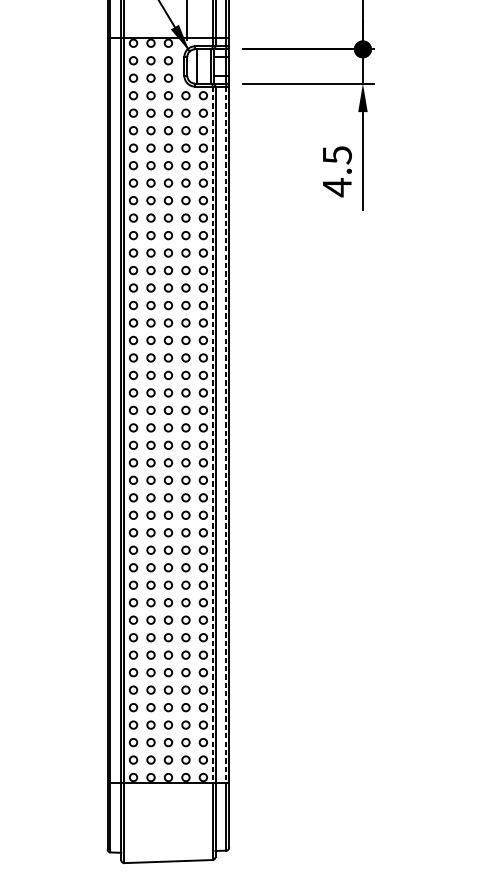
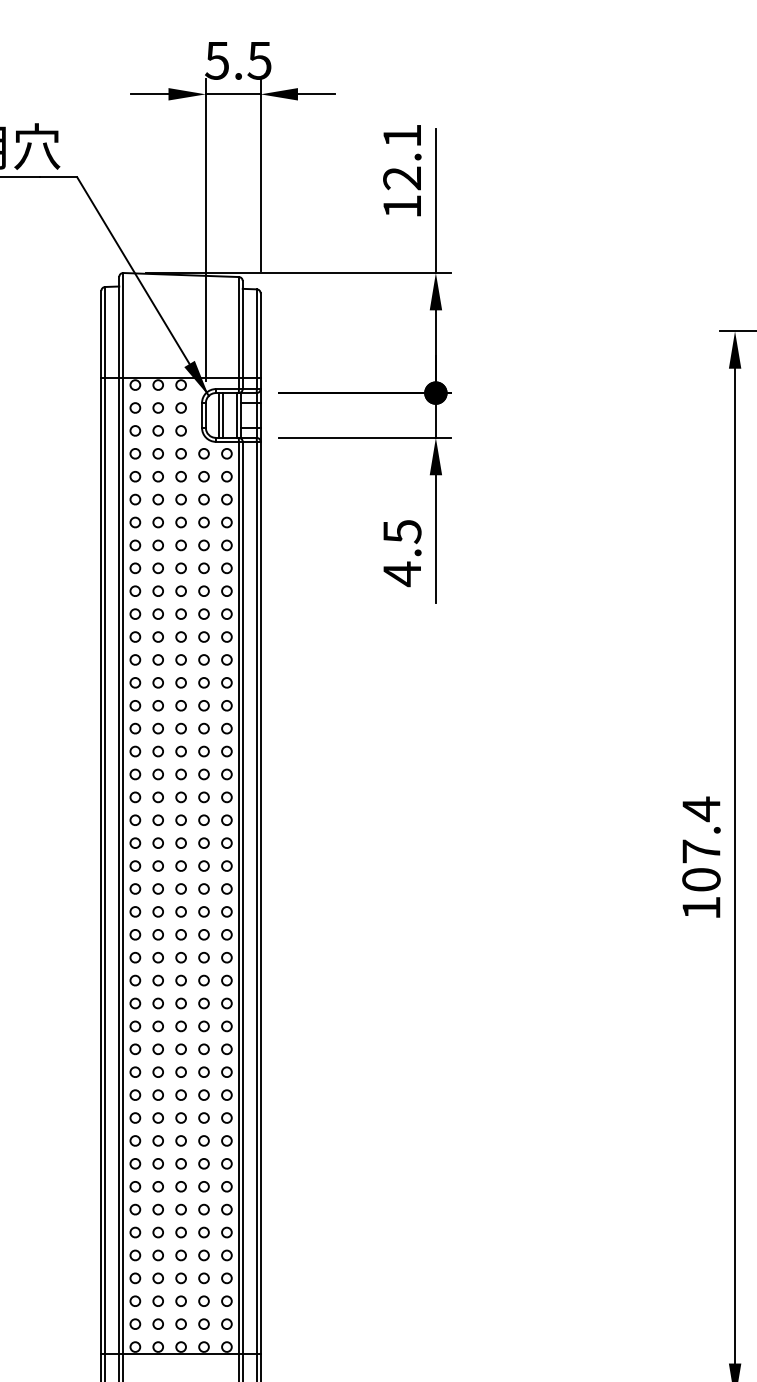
line: (200, 66) -> (222, 415), added
line: (212, 435) -> (238, 898), dashed -> solid
line: (225, 435) -> (256, 898), dashed -> solid

